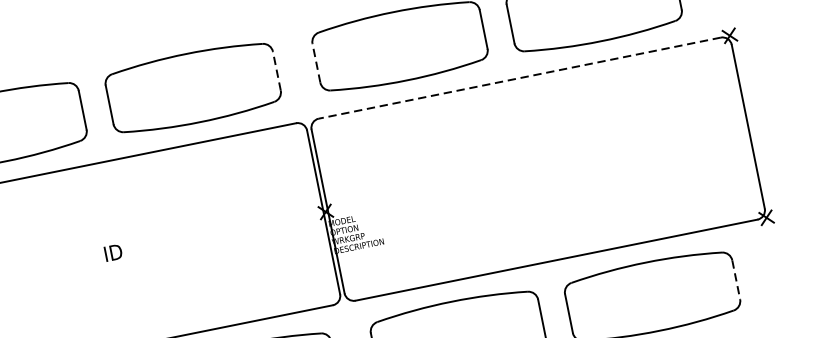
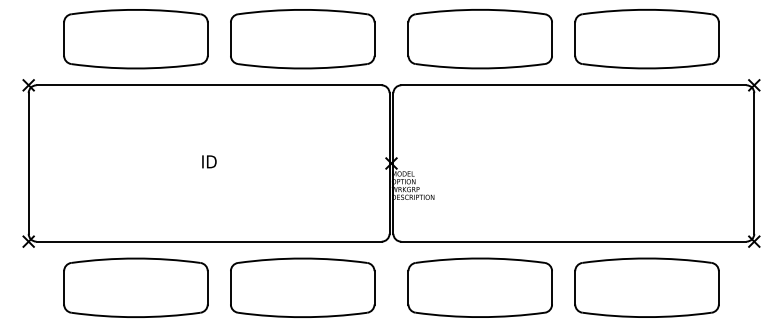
line: (316, 63) -> (408, 39), dashed -> solid
line: (276, 71) -> (374, 39), dashed -> solid
line: (519, 78) -> (573, 85), dashed -> solid
line: (735, 279) -> (718, 287), dashed -> solid

